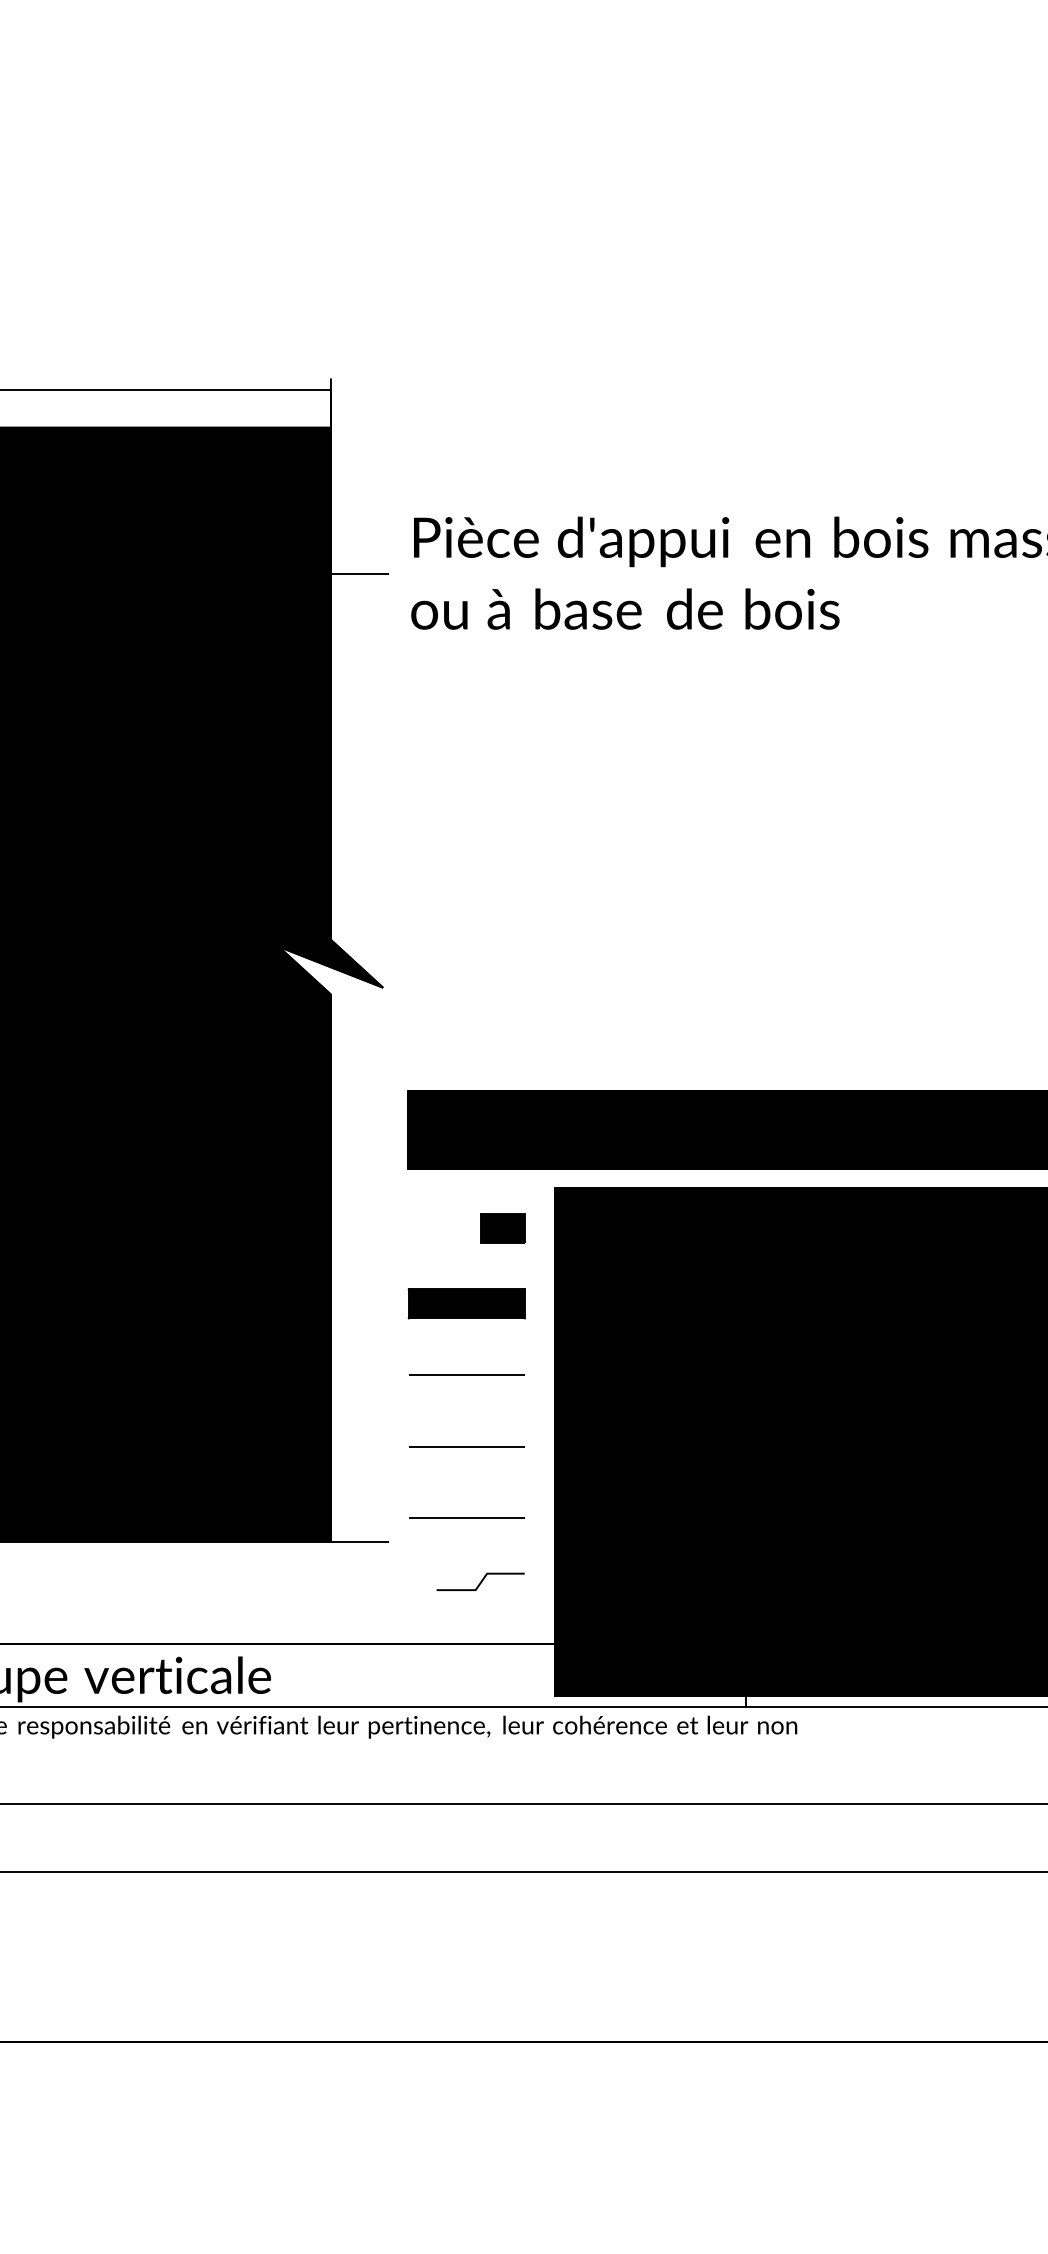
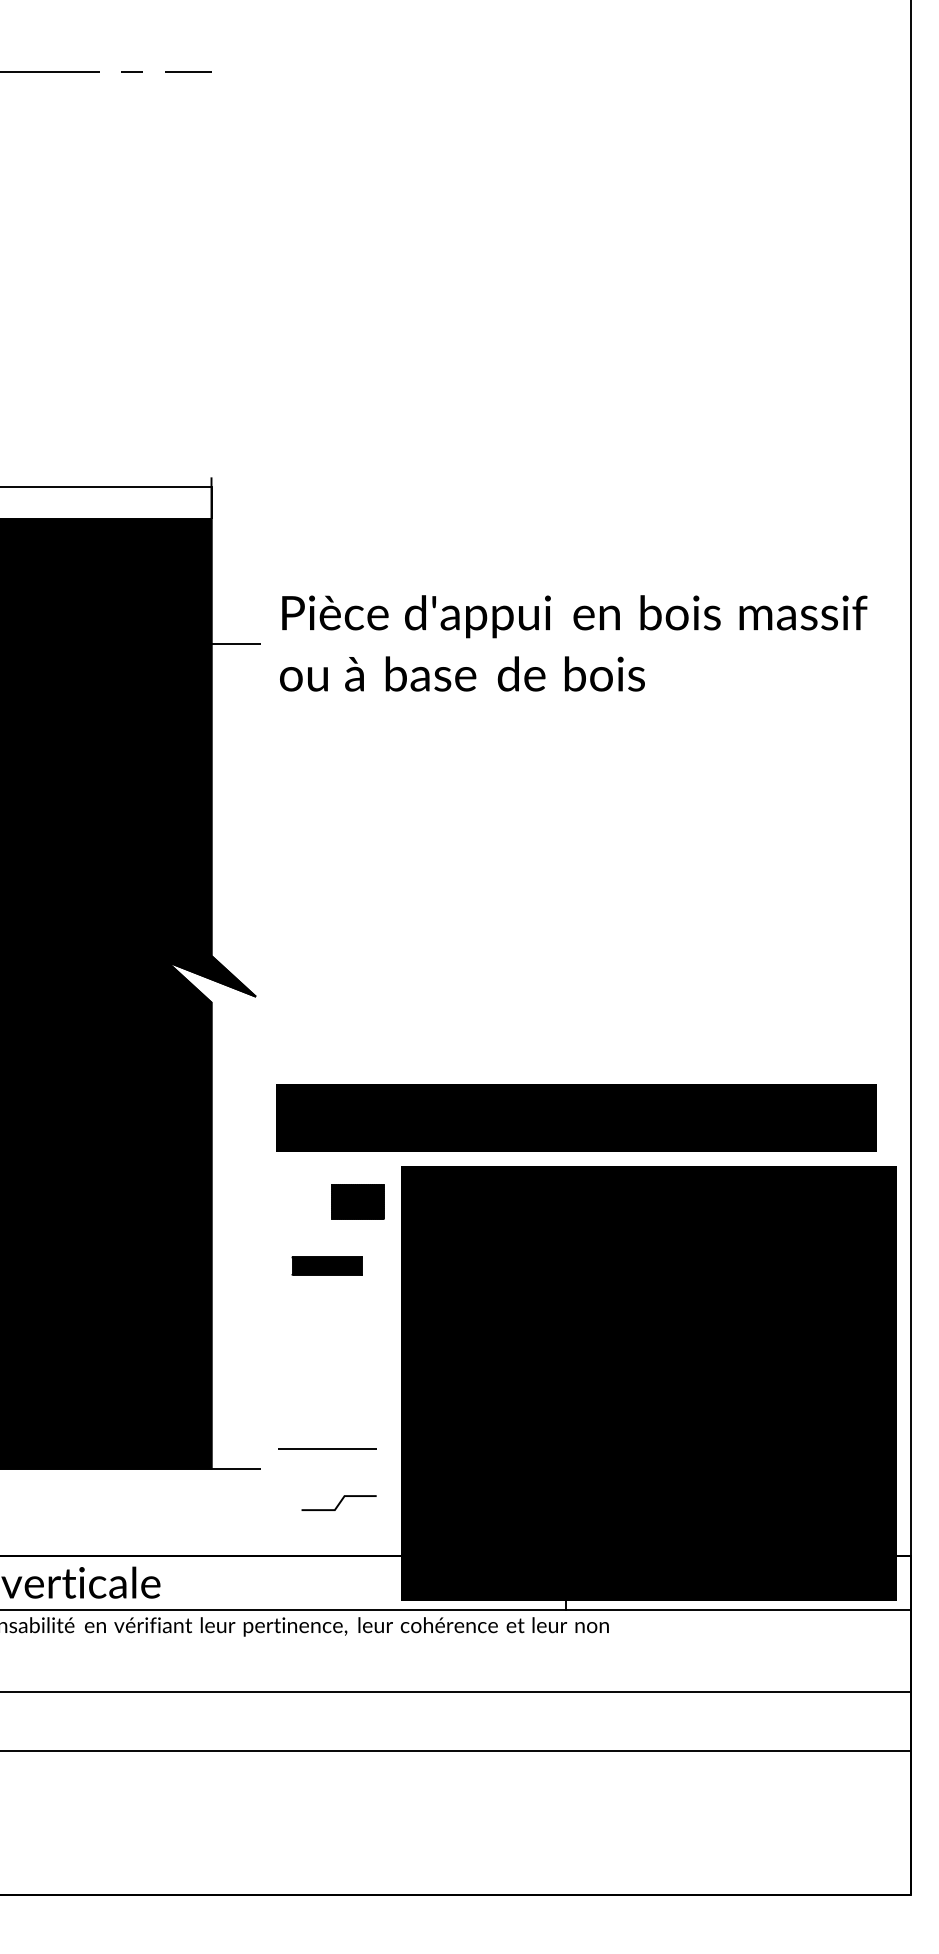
part: (502, 1228) -> (357, 1201), size x1.4
part: (465, 1303) -> (326, 1265), size x0.7
line: (467, 1374) -> (327, 1326), removed
line: (467, 1446) -> (327, 1387), removed

